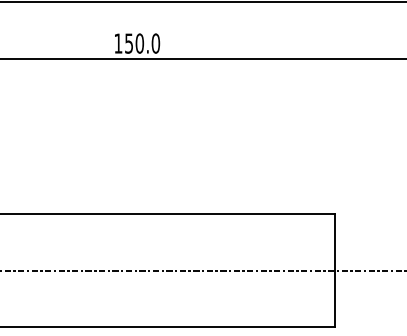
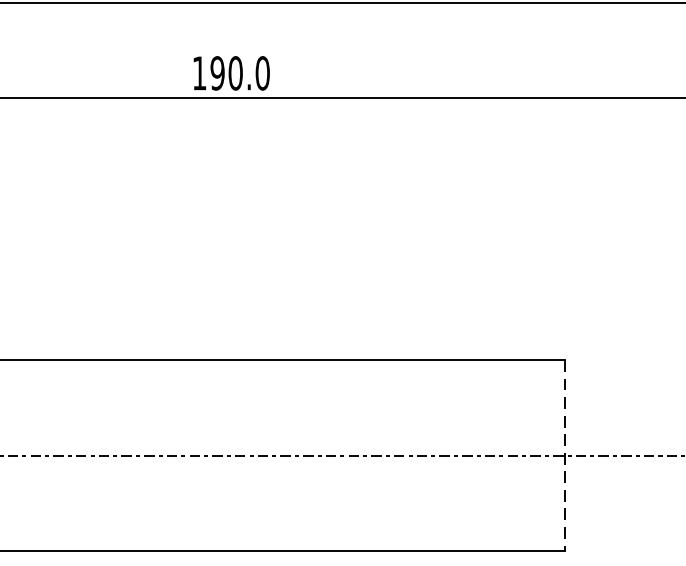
text: (128, 43) -> (216, 73), 150.0 -> 190.0
line: (335, 270) -> (565, 455), solid -> dashed

